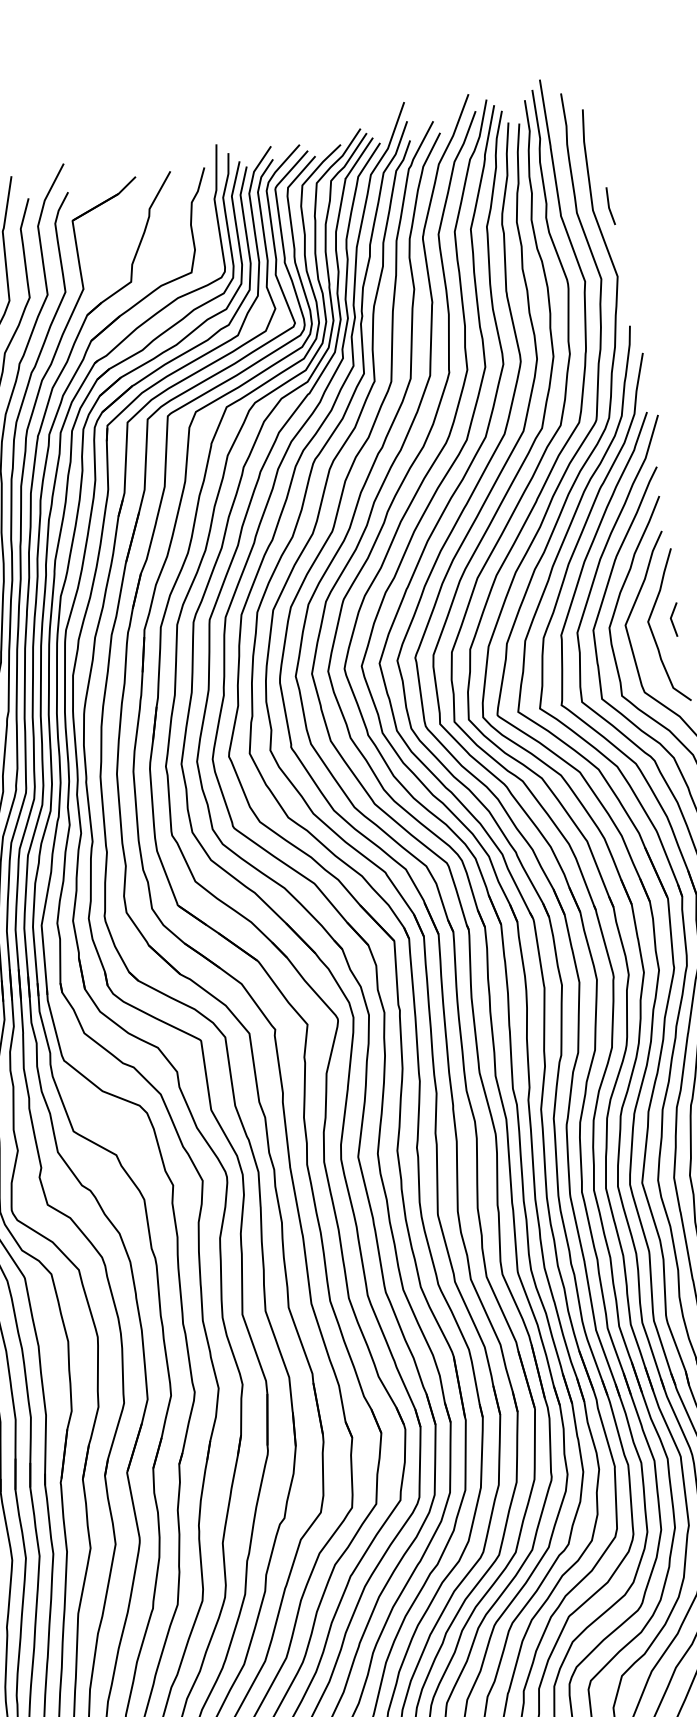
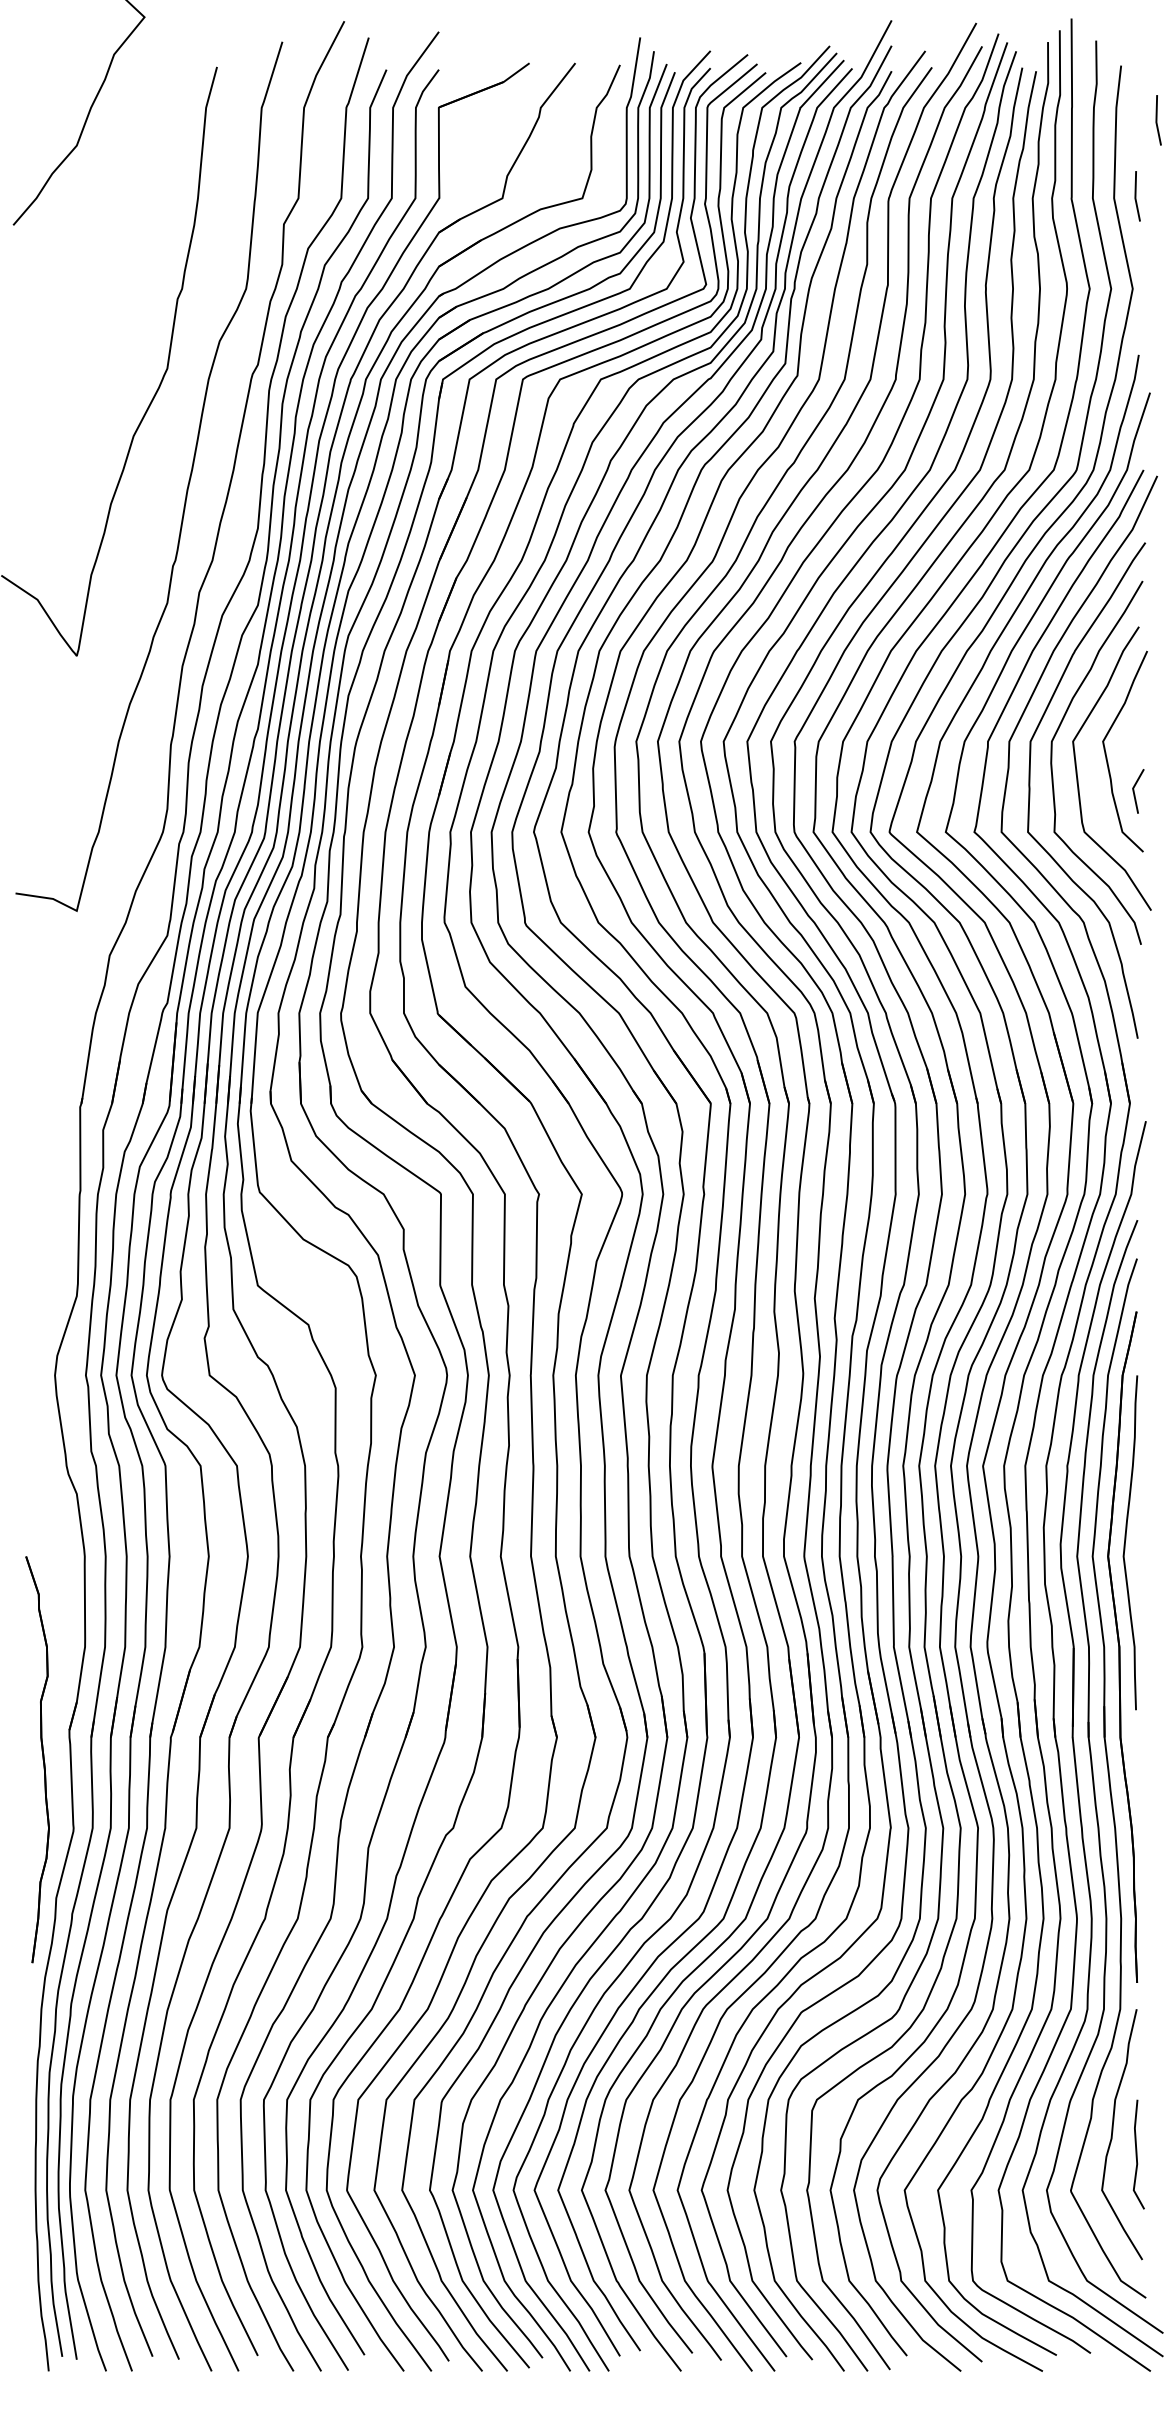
line: (616, 146) -> (1157, 120), added
line: (672, 620) -> (1134, 791), moved

